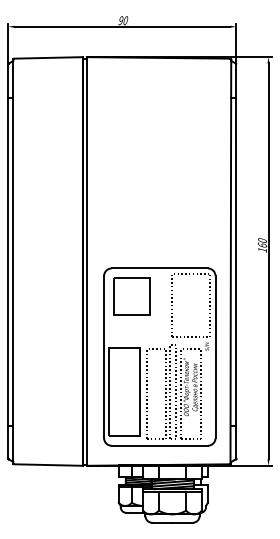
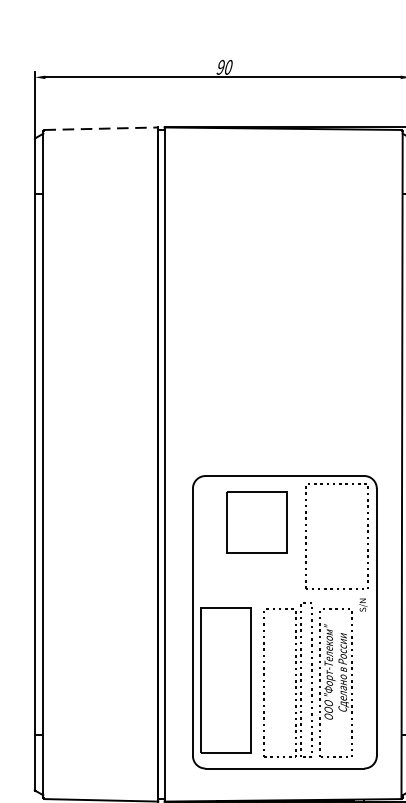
line: (48, 57) -> (101, 128), solid -> dashed
part: (131, 296) -> (256, 522), moved

